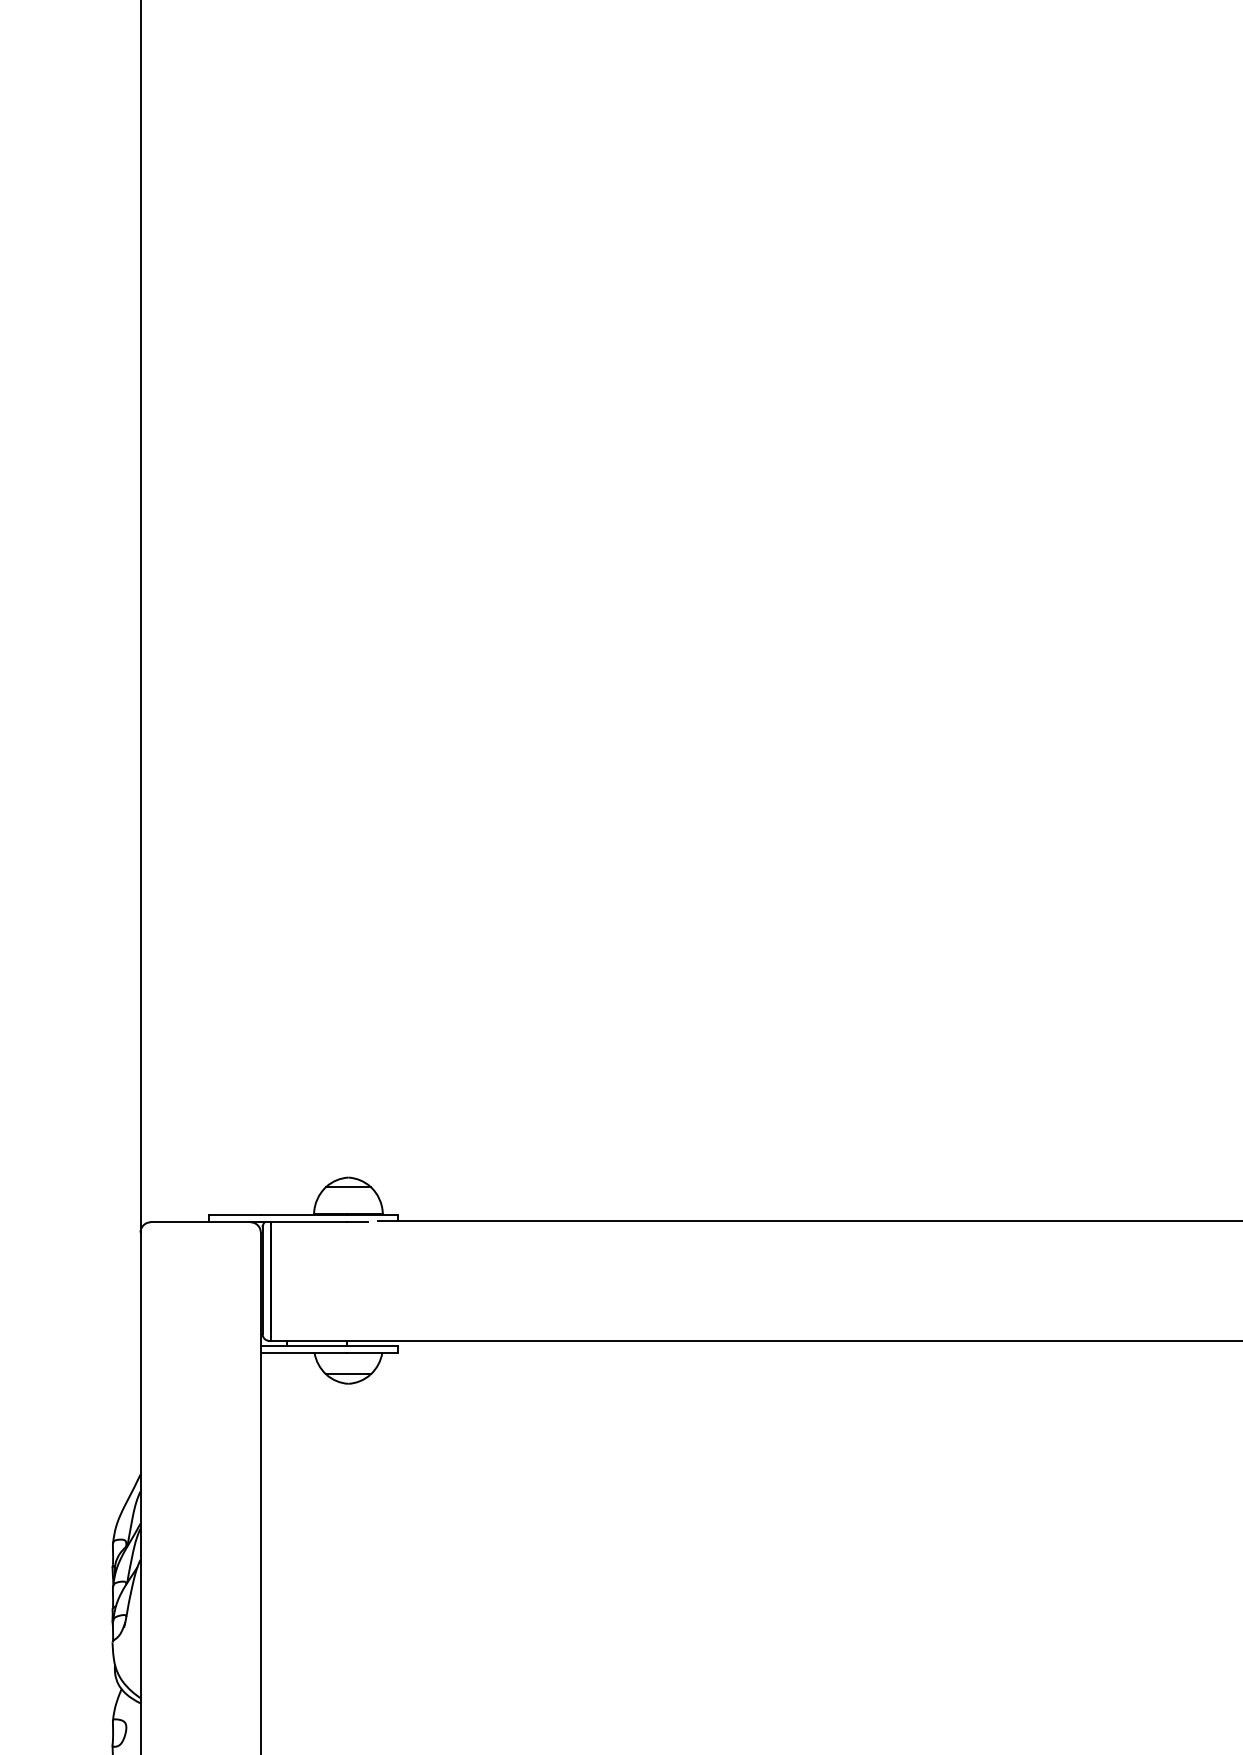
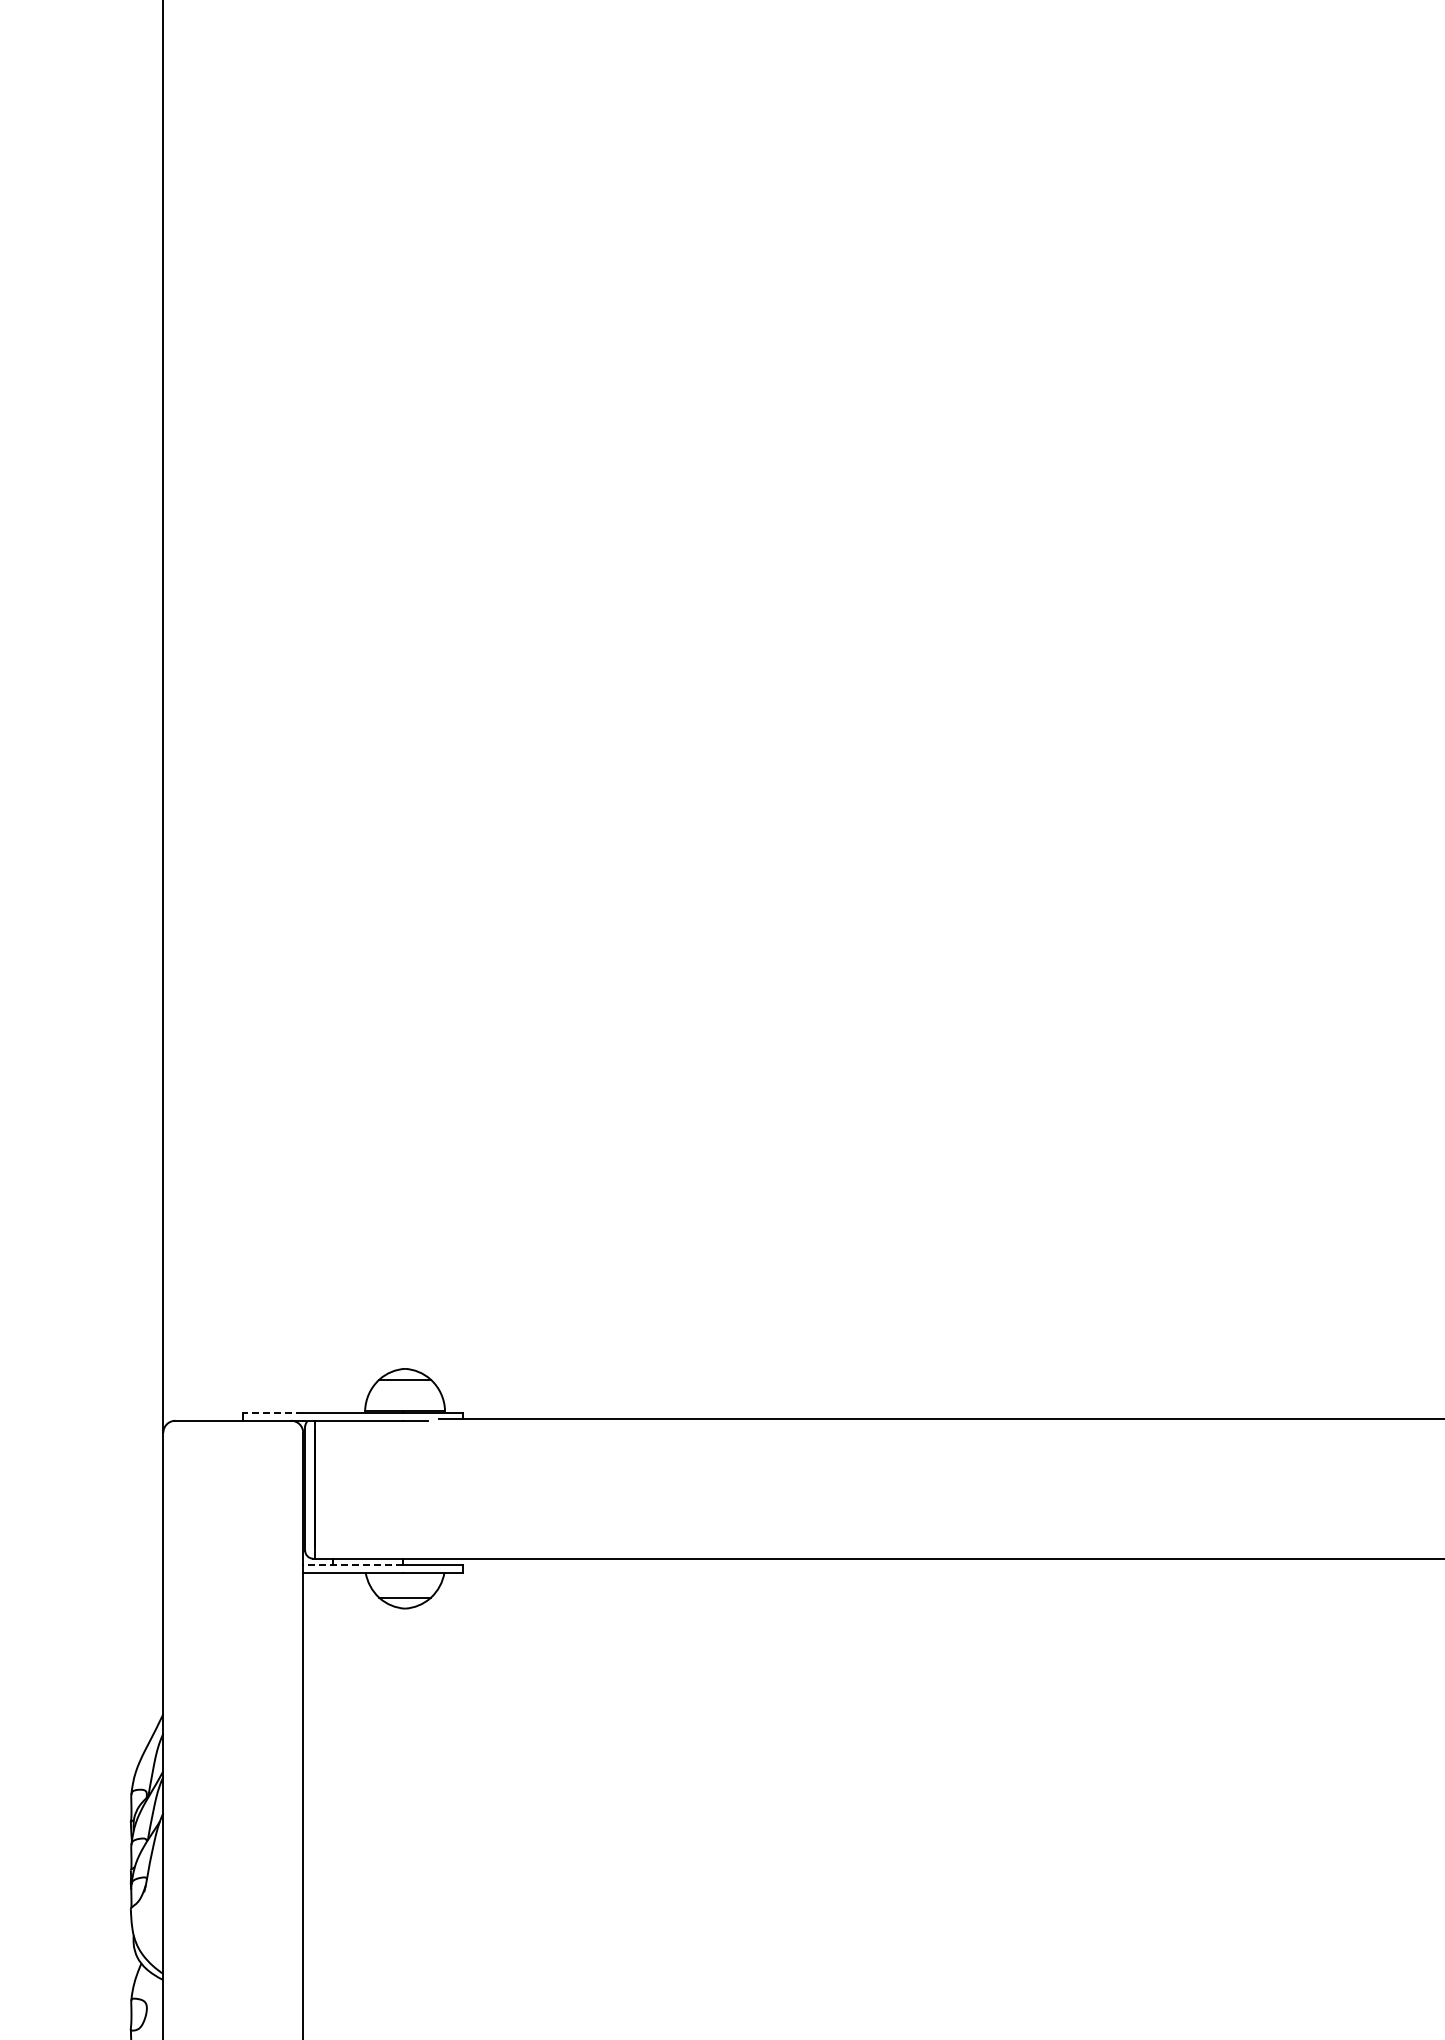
line: (235, 1215) -> (273, 1412), solid -> dashed
line: (304, 1345) -> (353, 1564), solid -> dashed

